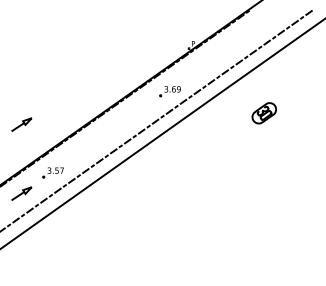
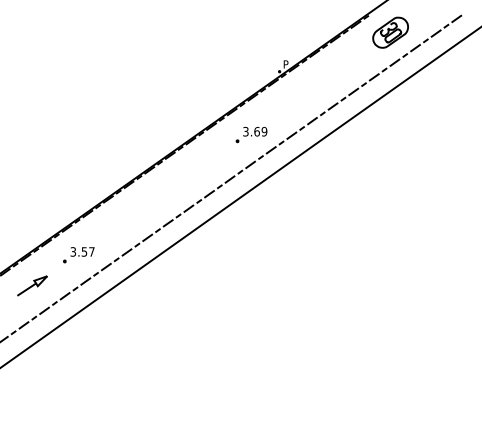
part: (263, 113) -> (389, 33), moved
part: (21, 124) -> (32, 183), removed

